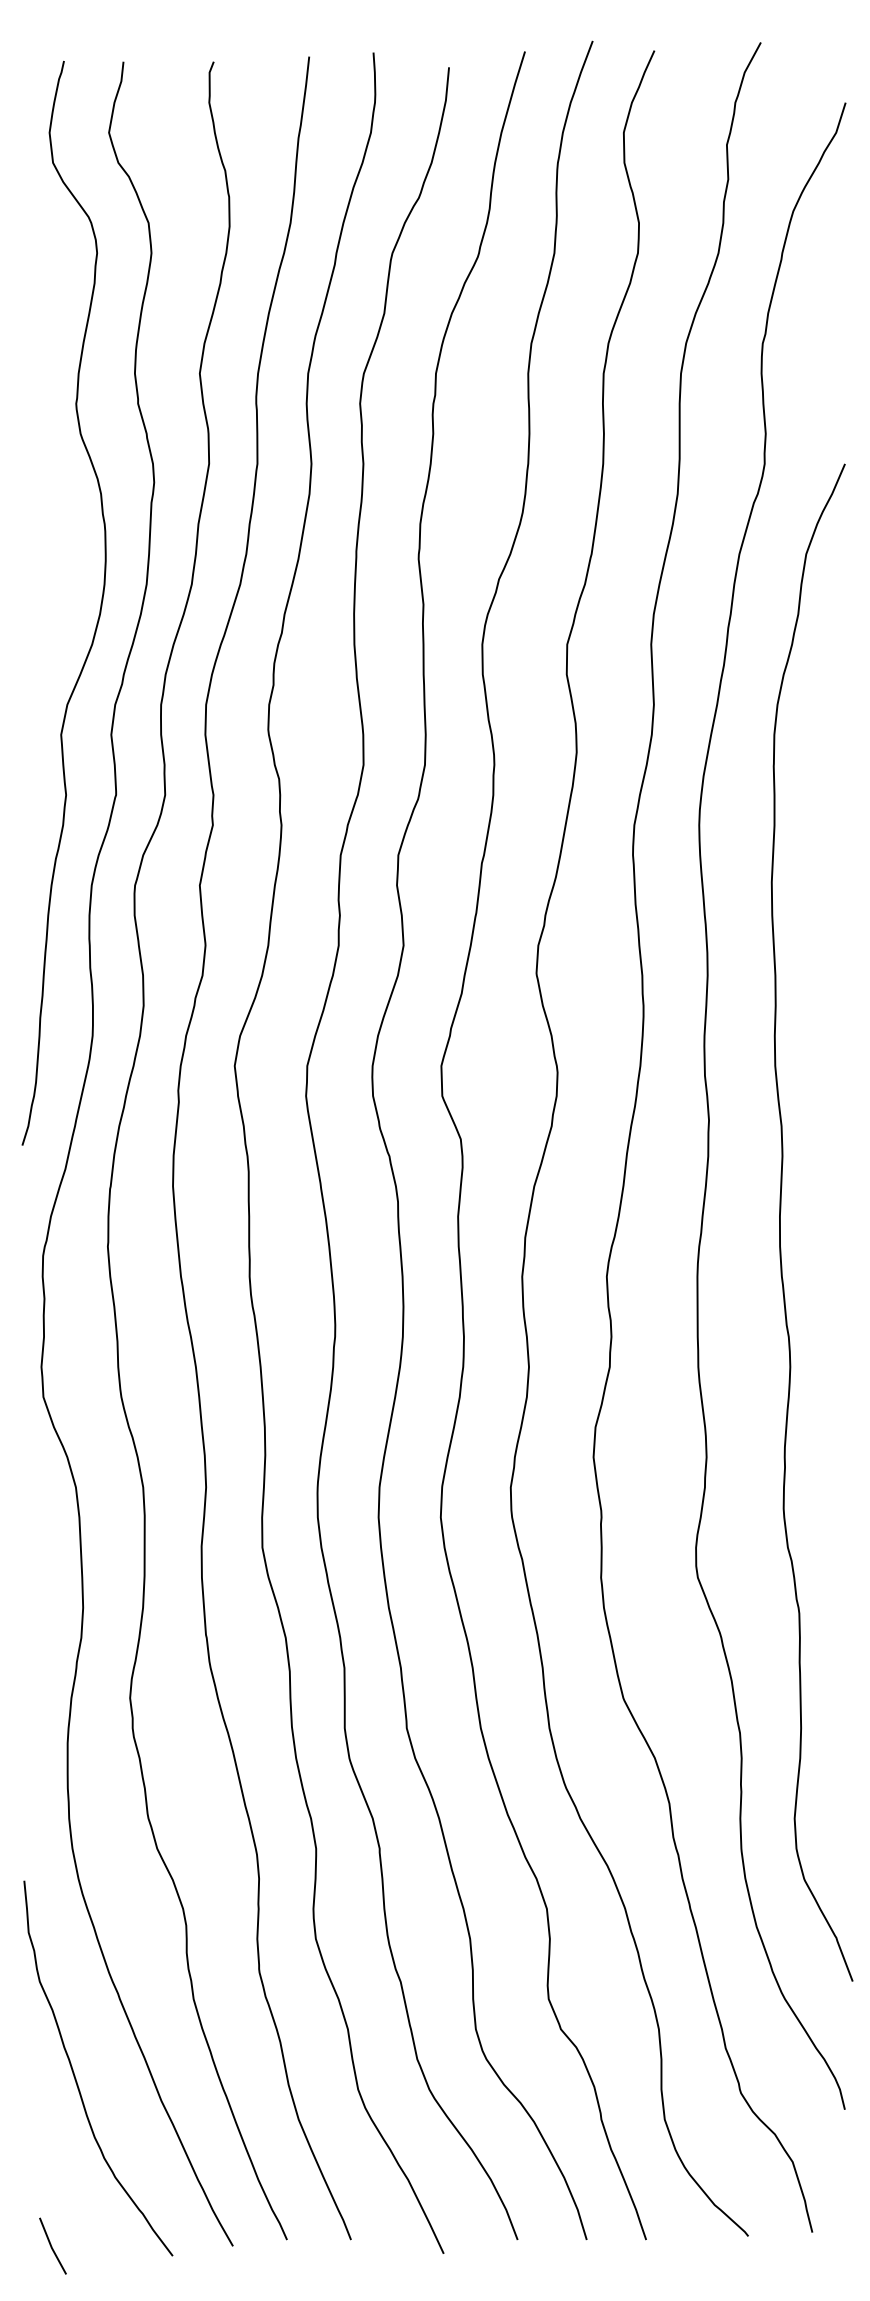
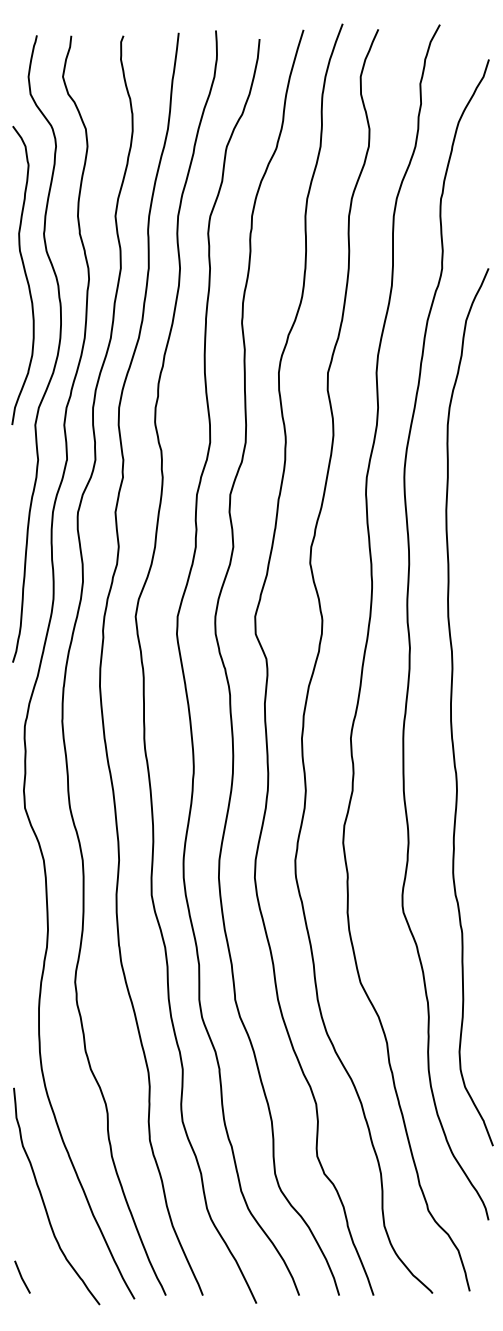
curve: (42, 474) -> (24, 274), added
line: (52, 2244) -> (22, 1276), moved

